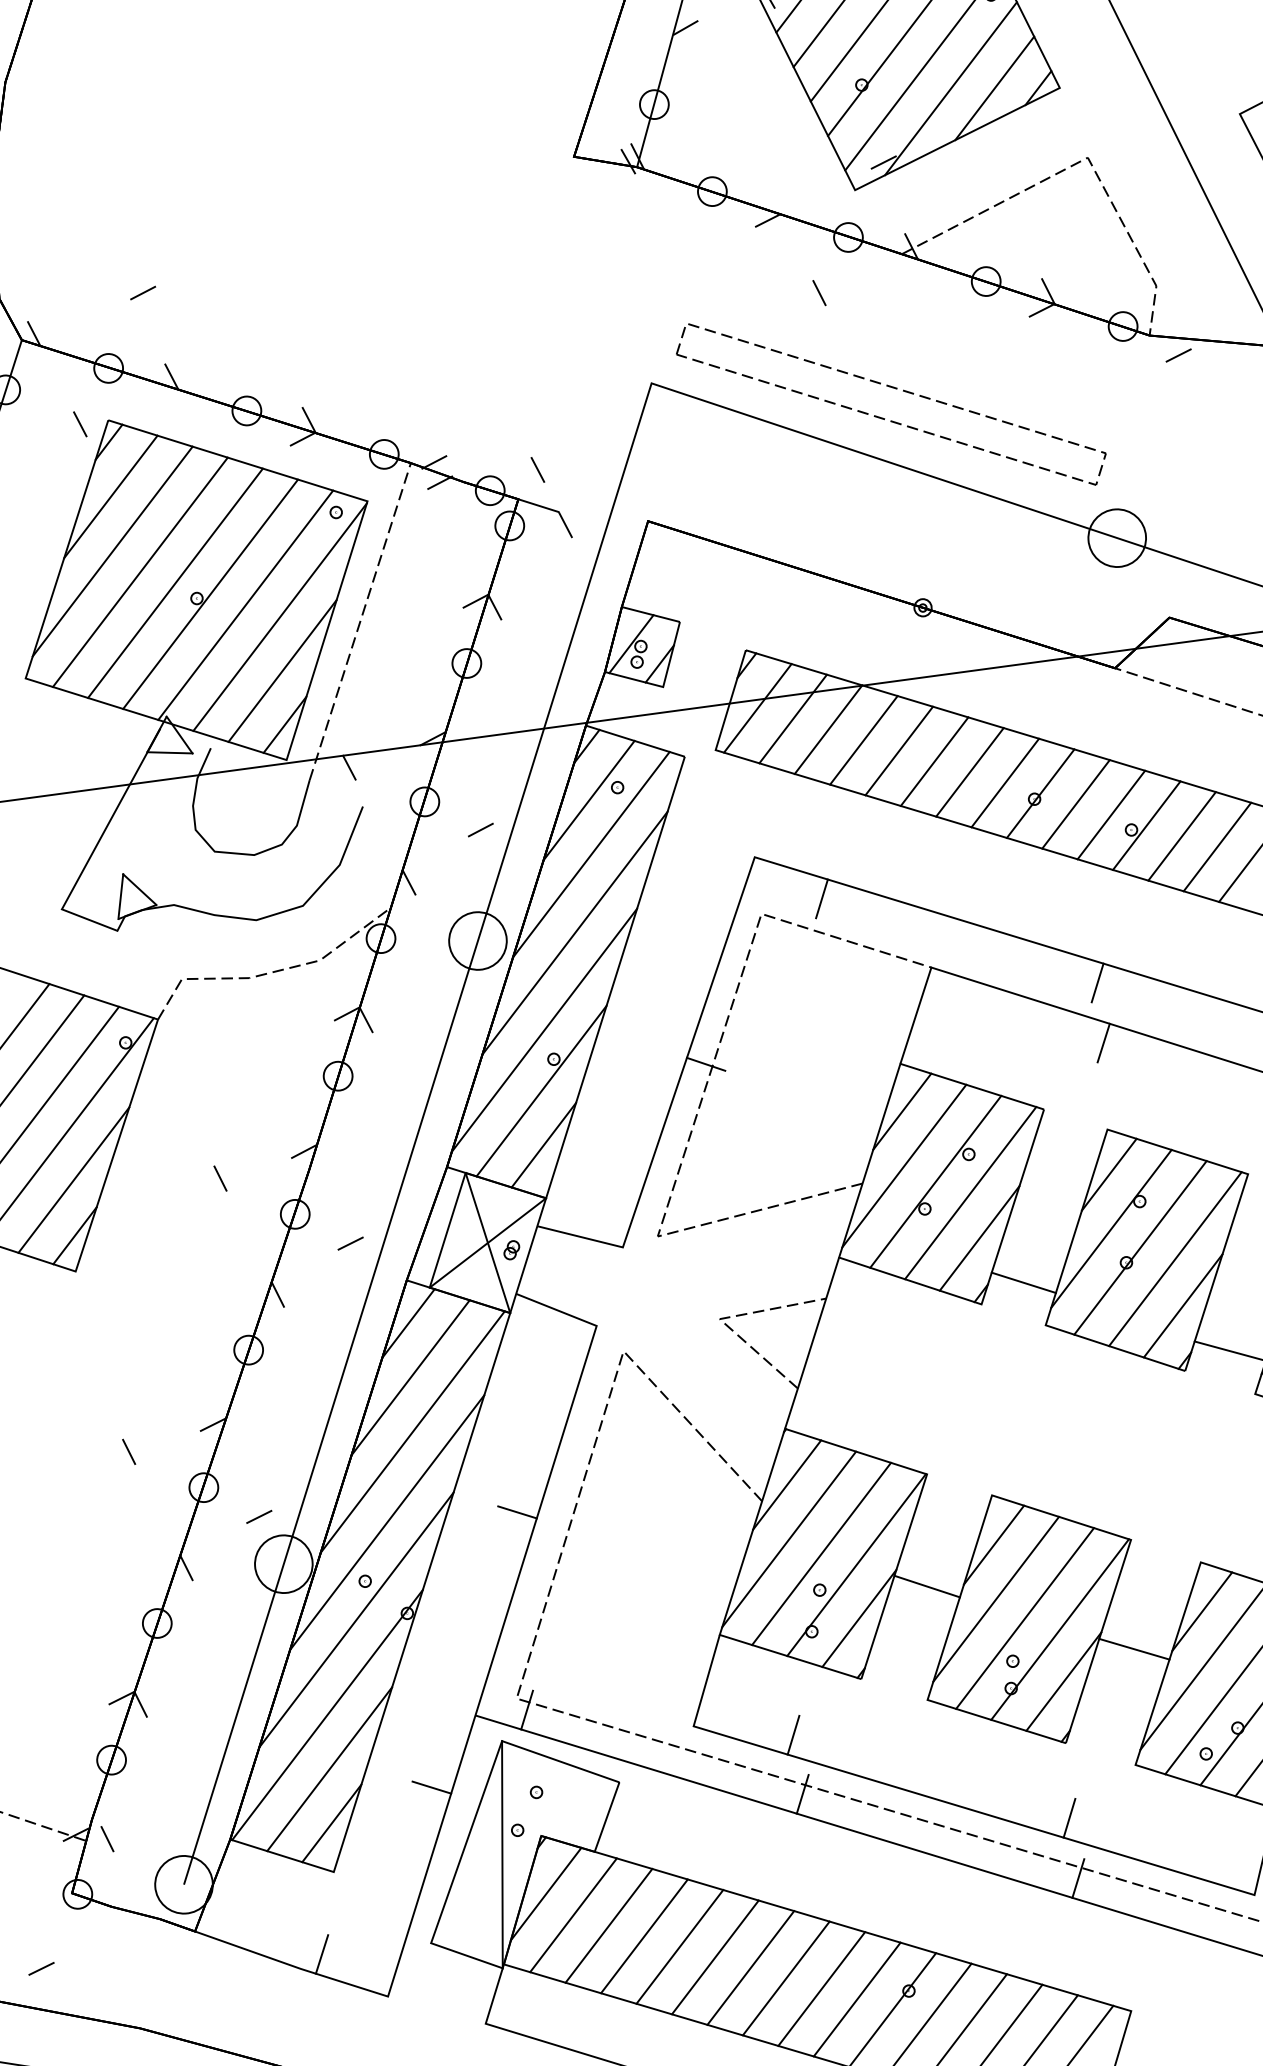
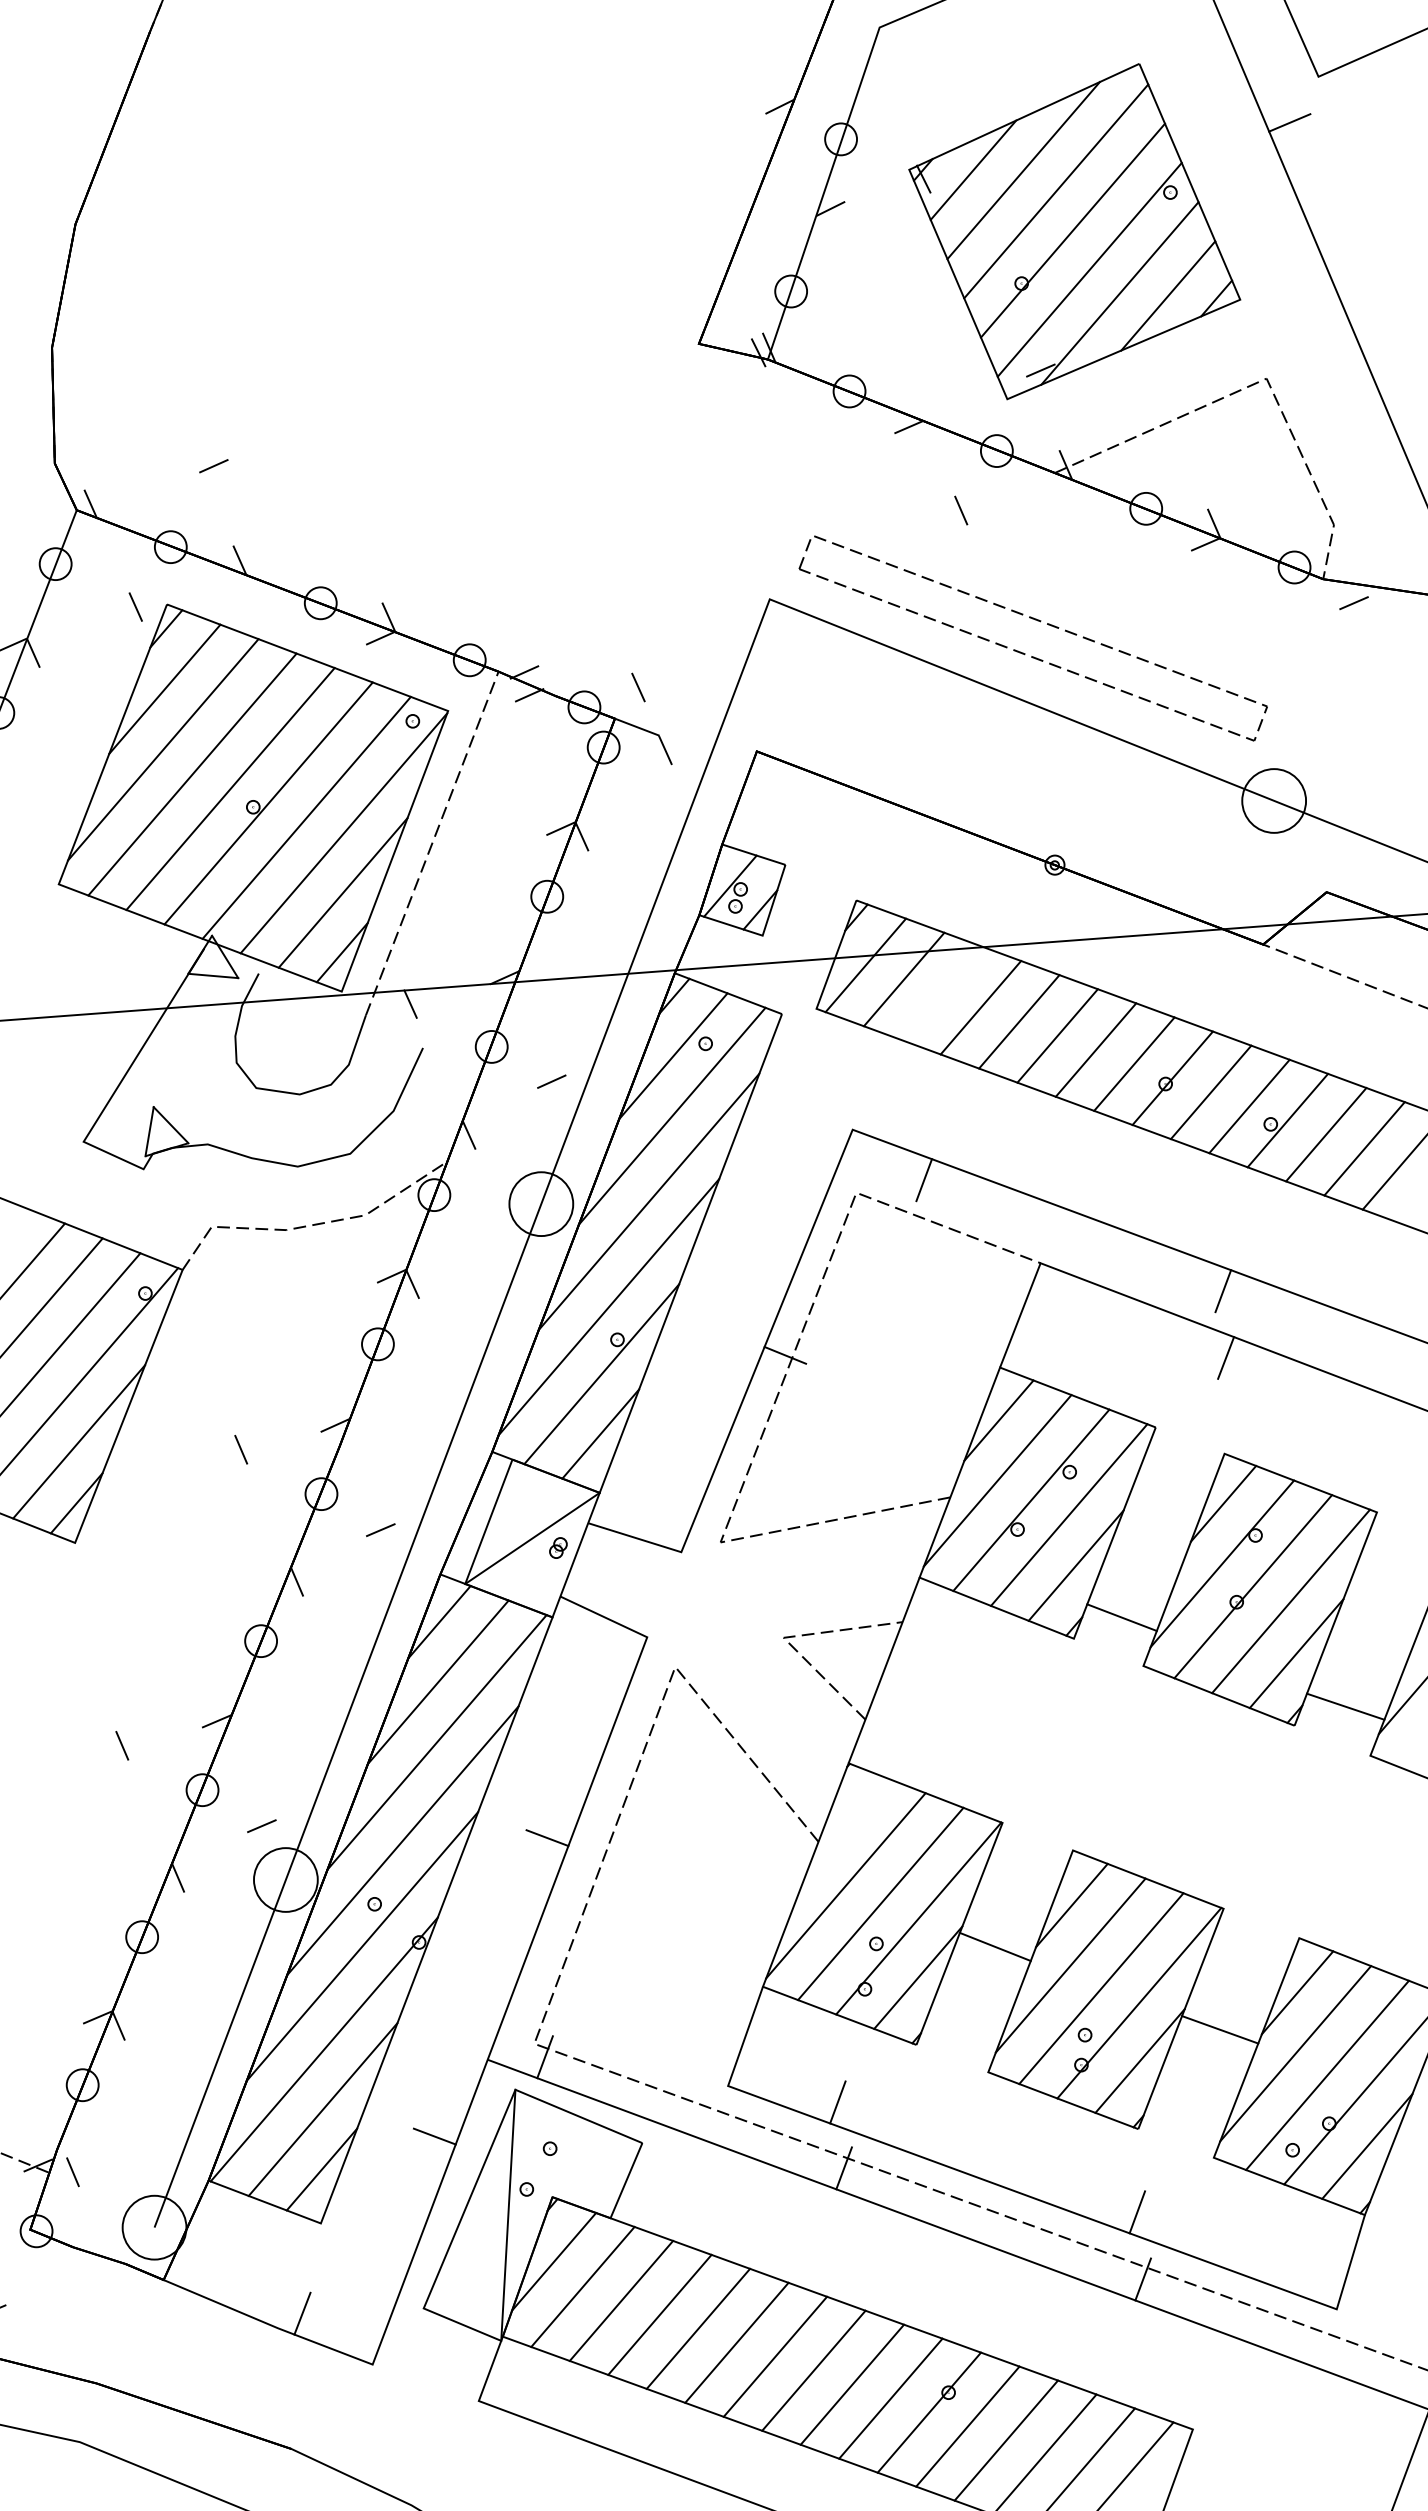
line: (828, 729) -> (942, 993), removed
line: (487, 1243) -> (532, 1538), removed
line: (786, 1485) -> (846, 1825), removed

